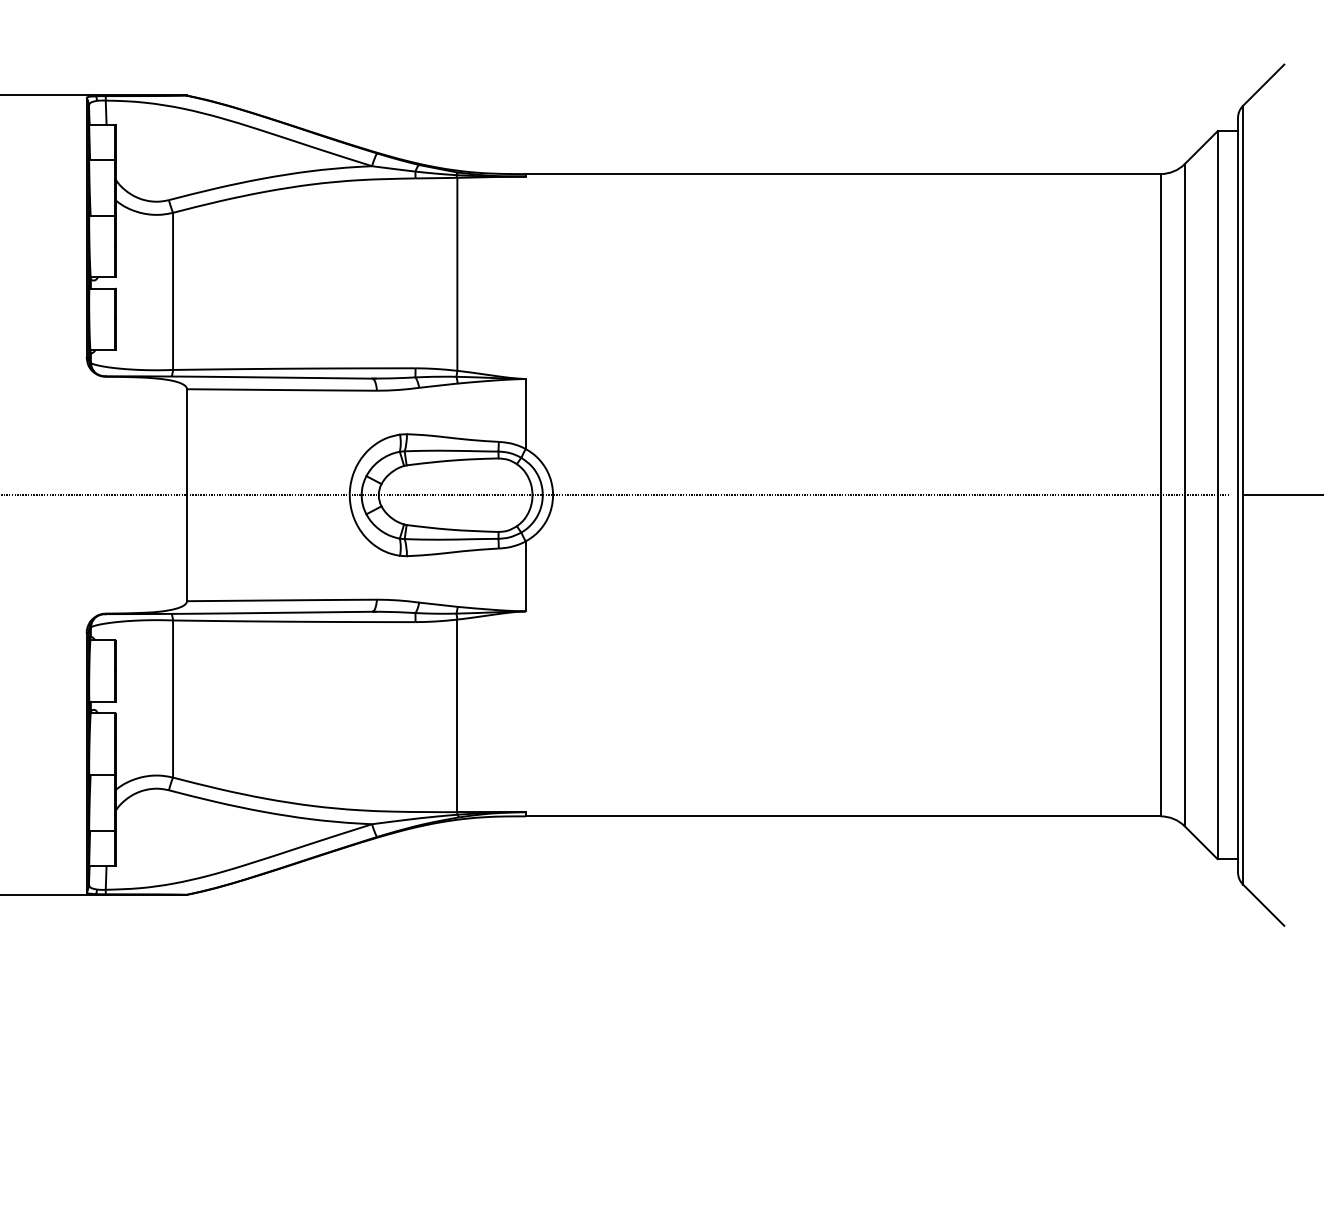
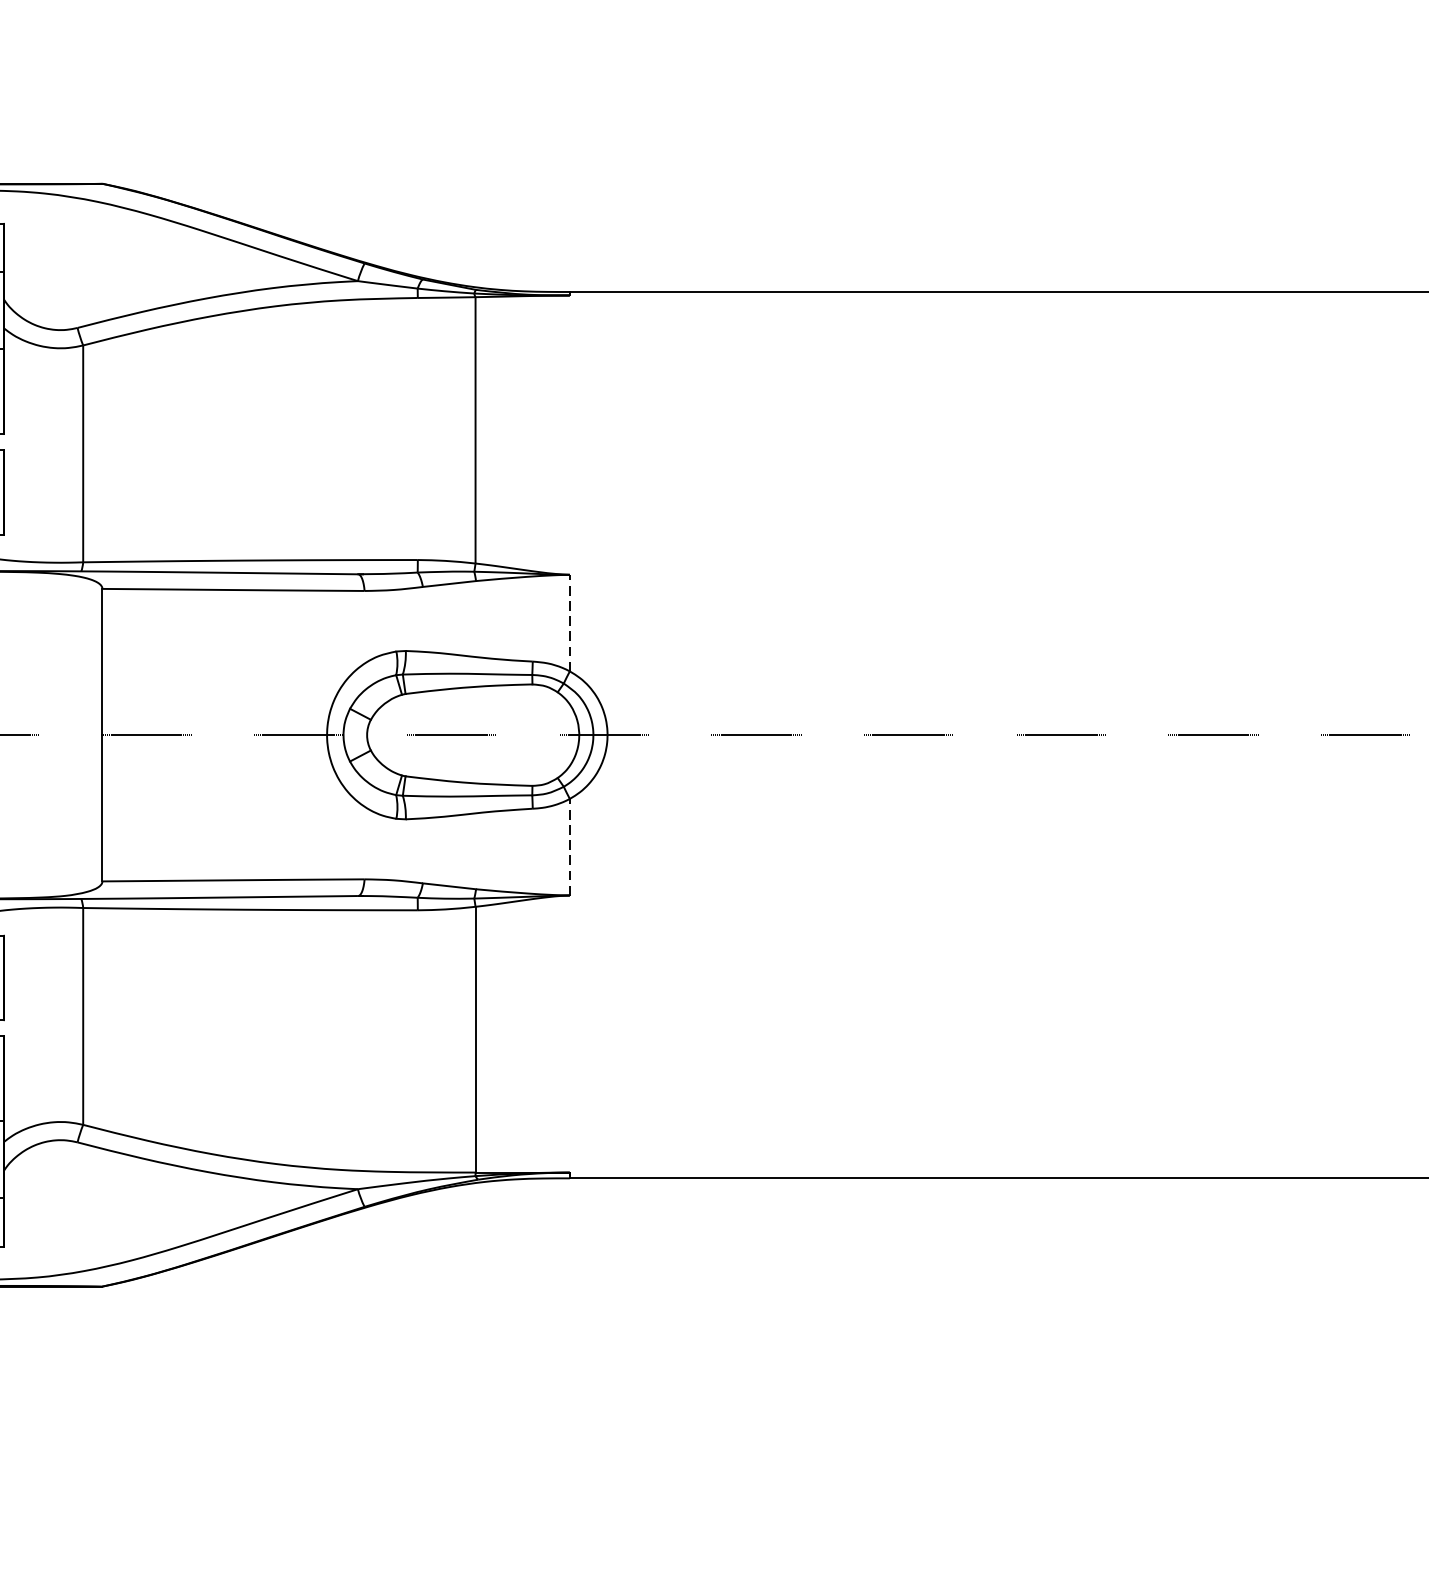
line: (525, 414) -> (569, 623), solid -> dashed
line: (525, 576) -> (569, 847), solid -> dashed

